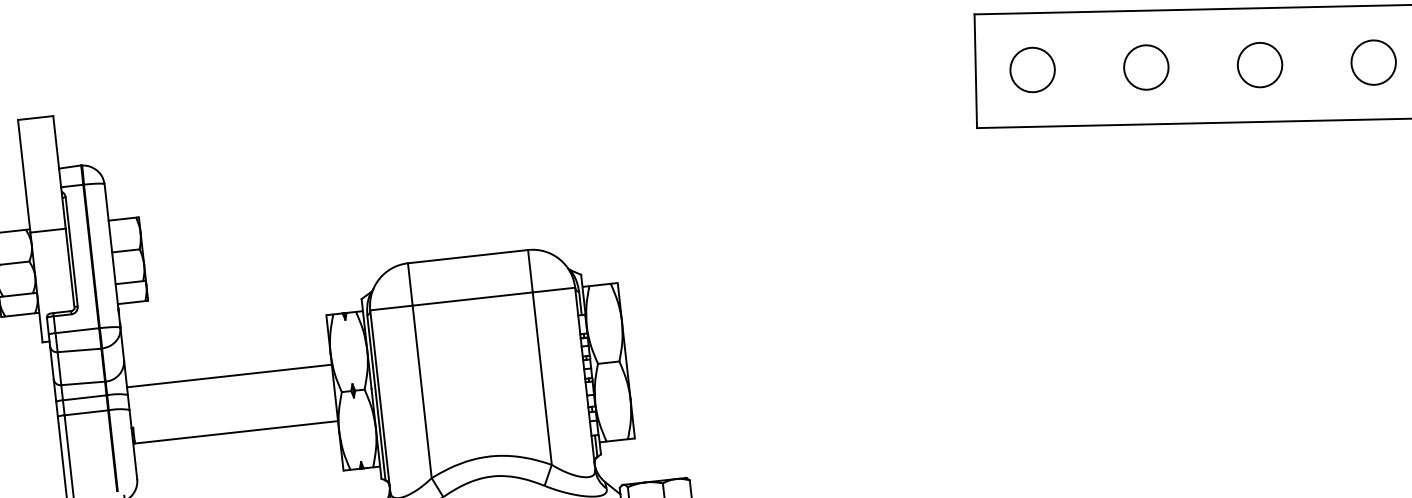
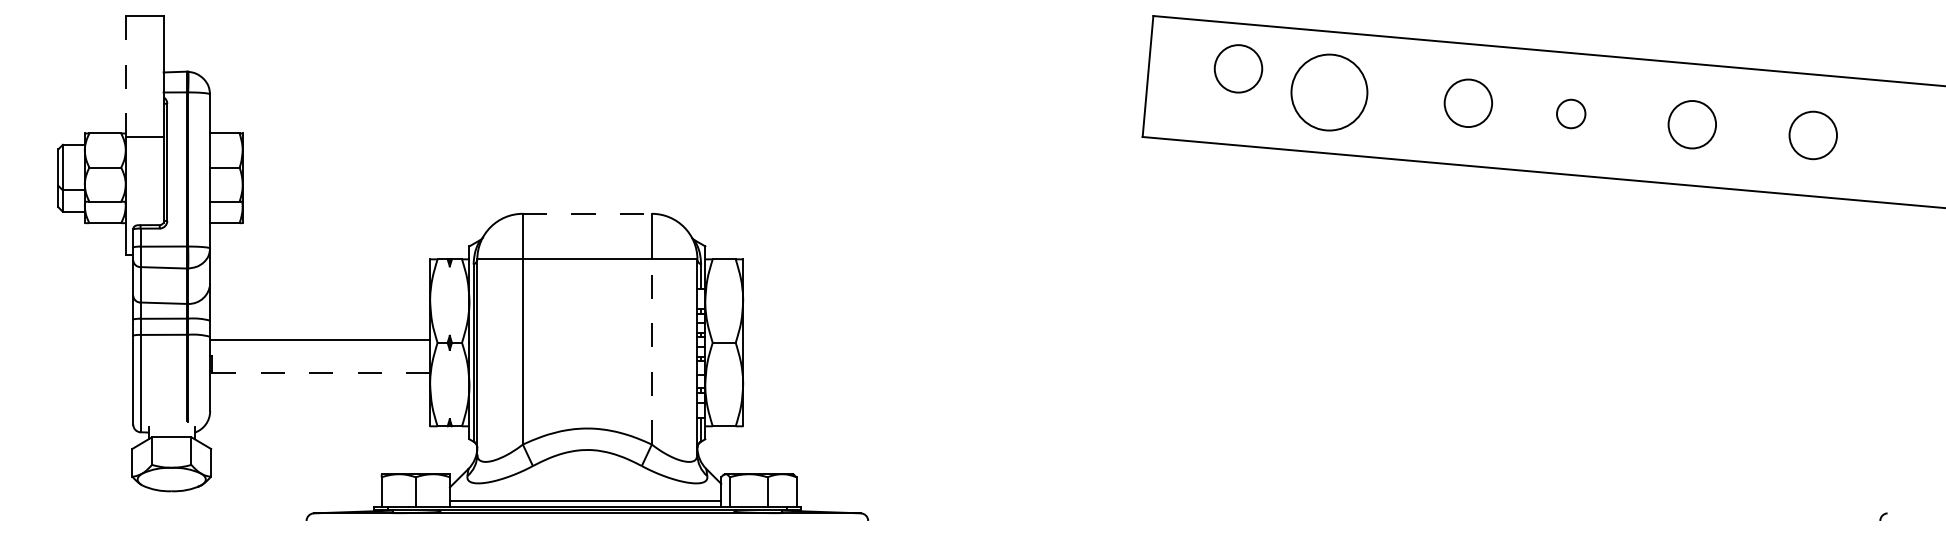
circle: (1372, 62) -> (1570, 113), size x0.6
circle: (1259, 64) -> (1467, 102), moved
circle: (1146, 67) -> (1329, 92), size x1.6
circle: (1032, 69) -> (1238, 68), moved
line: (24, 177) -> (125, 77), solid -> dashed
line: (468, 256) -> (587, 213), solid -> dashed
line: (229, 375) -> (320, 339), moved
line: (541, 378) -> (651, 351), solid -> dashed
line: (236, 432) -> (321, 373), solid -> dashed

